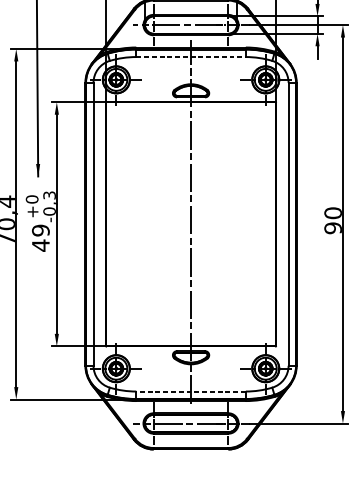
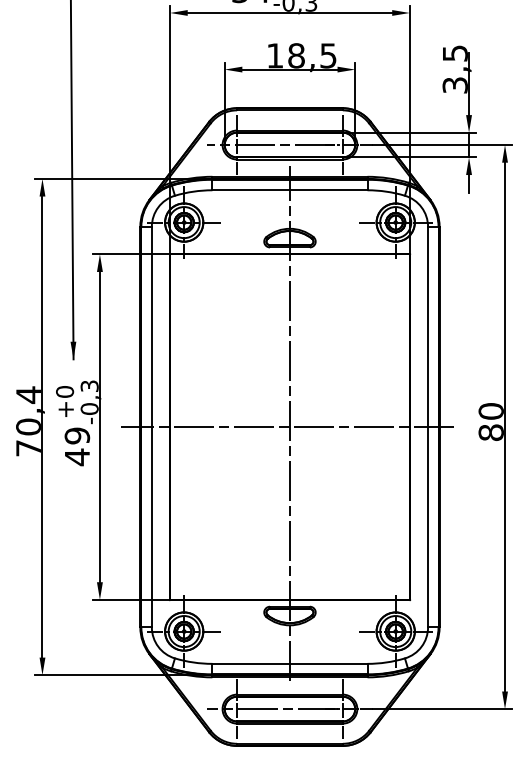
line: (190, 57) -> (289, 190), dashed -> solid
line: (189, 224) -> (287, 427), added
text: (332, 228) -> (490, 432), 90 -> 80
line: (190, 391) -> (289, 663), dashed -> solid

